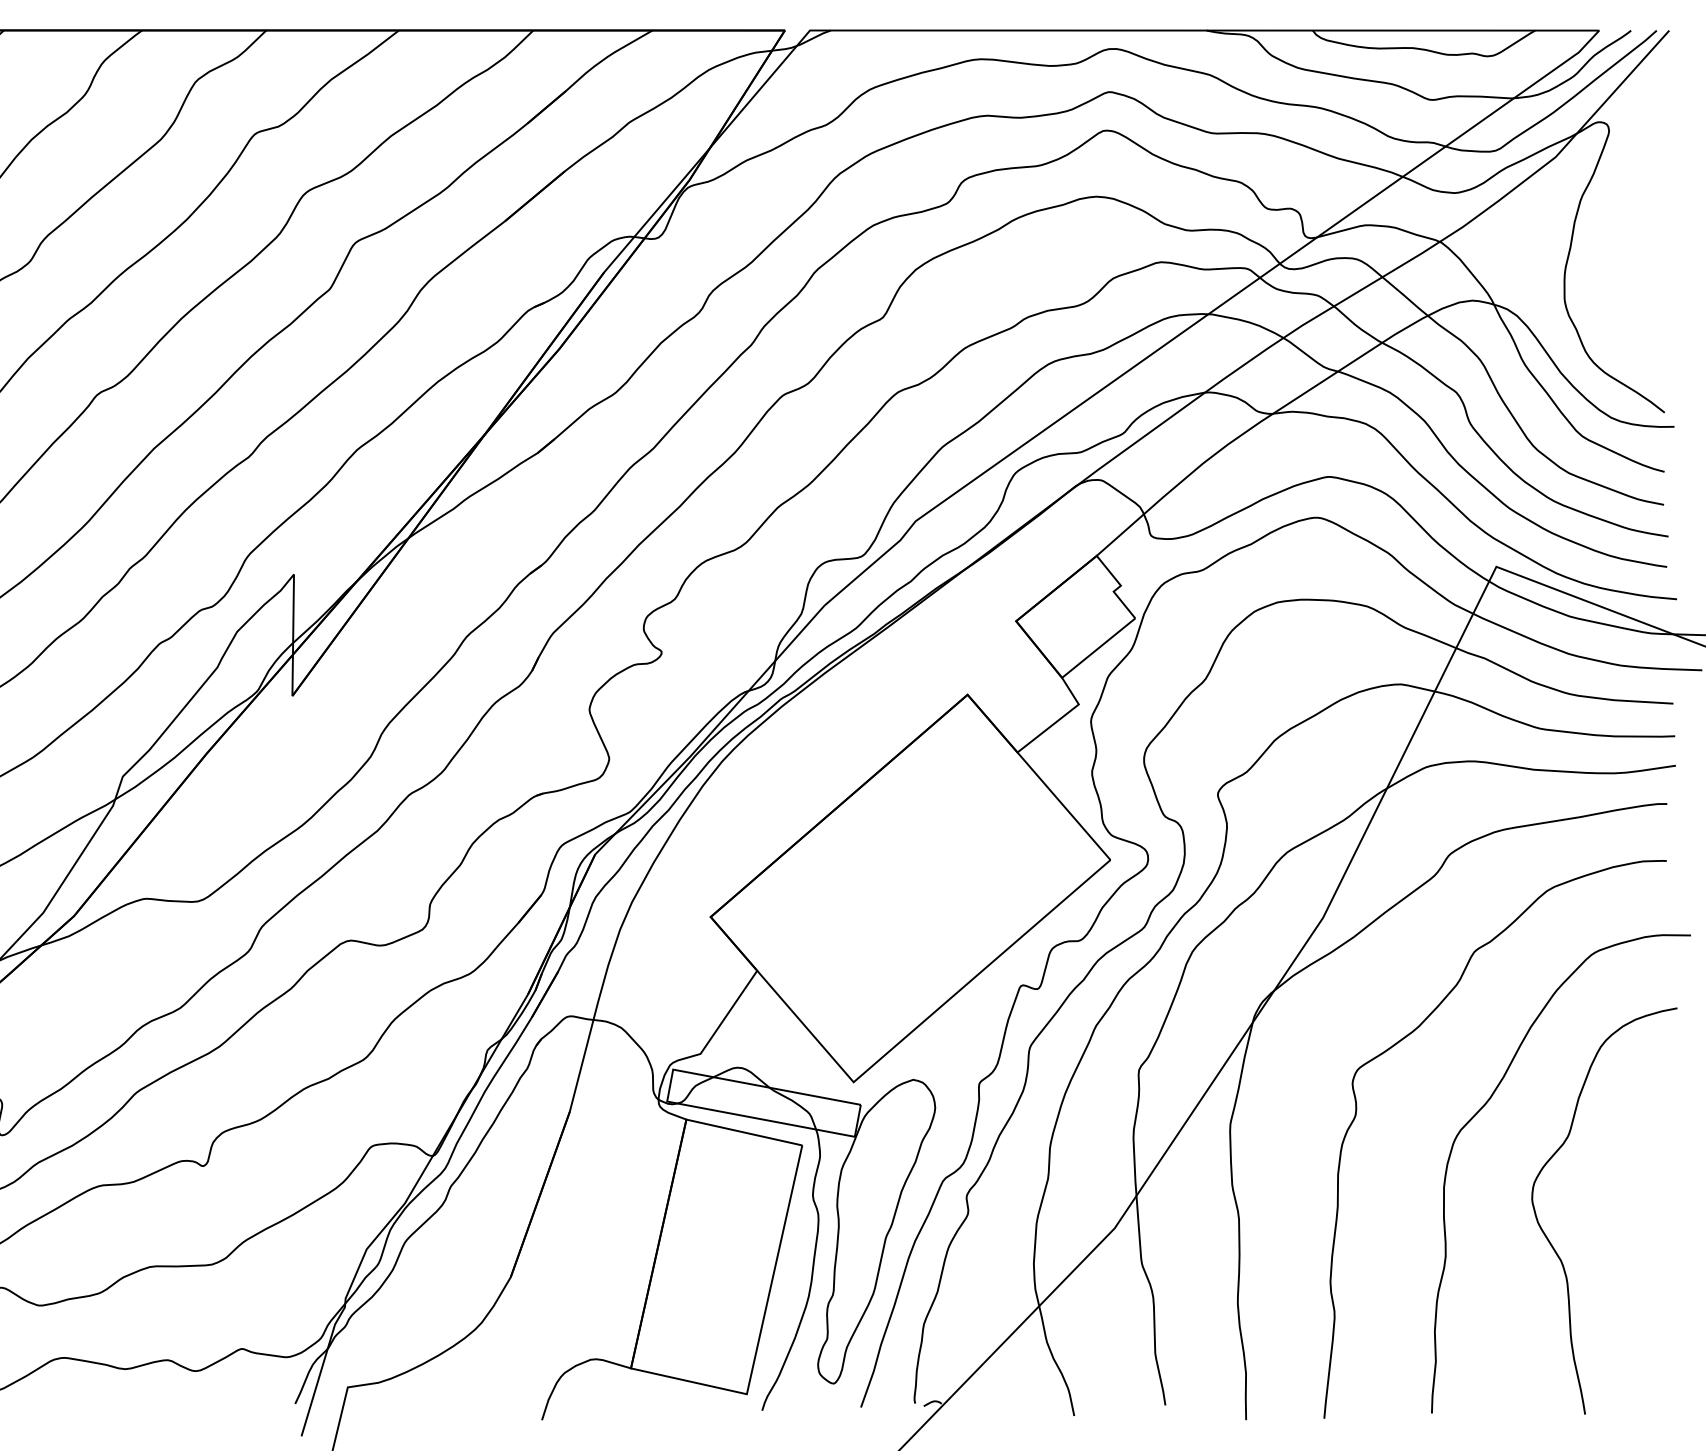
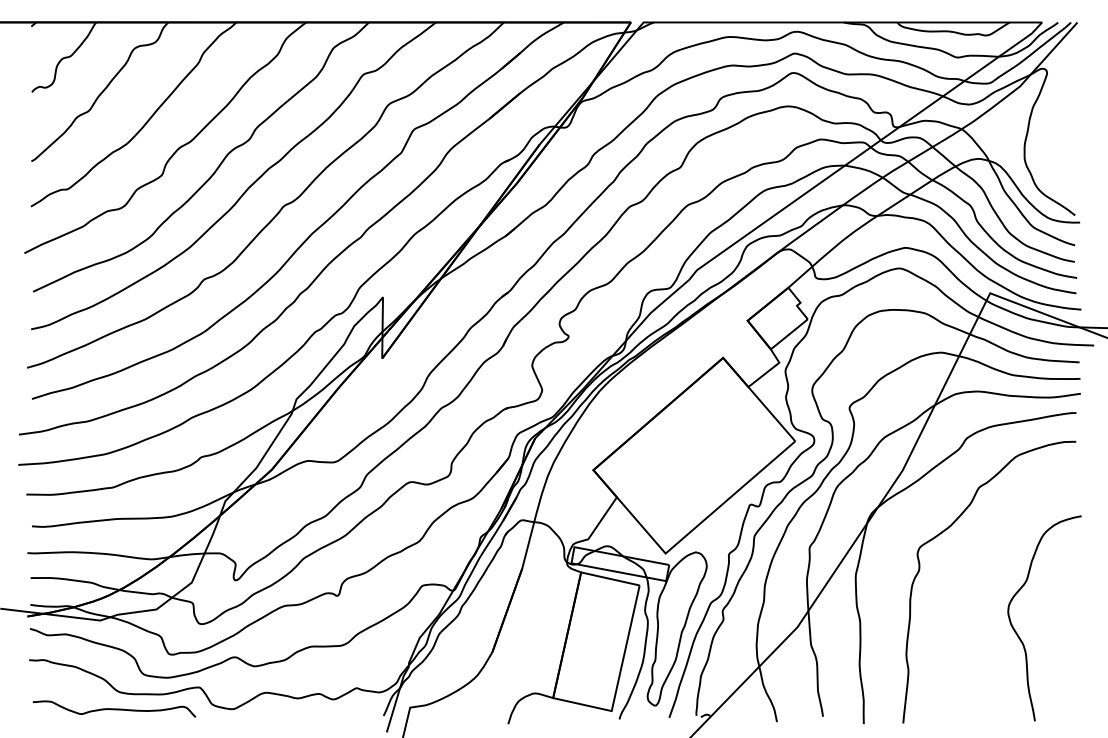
curve: (1487, 1105) -> (985, 565), removed

